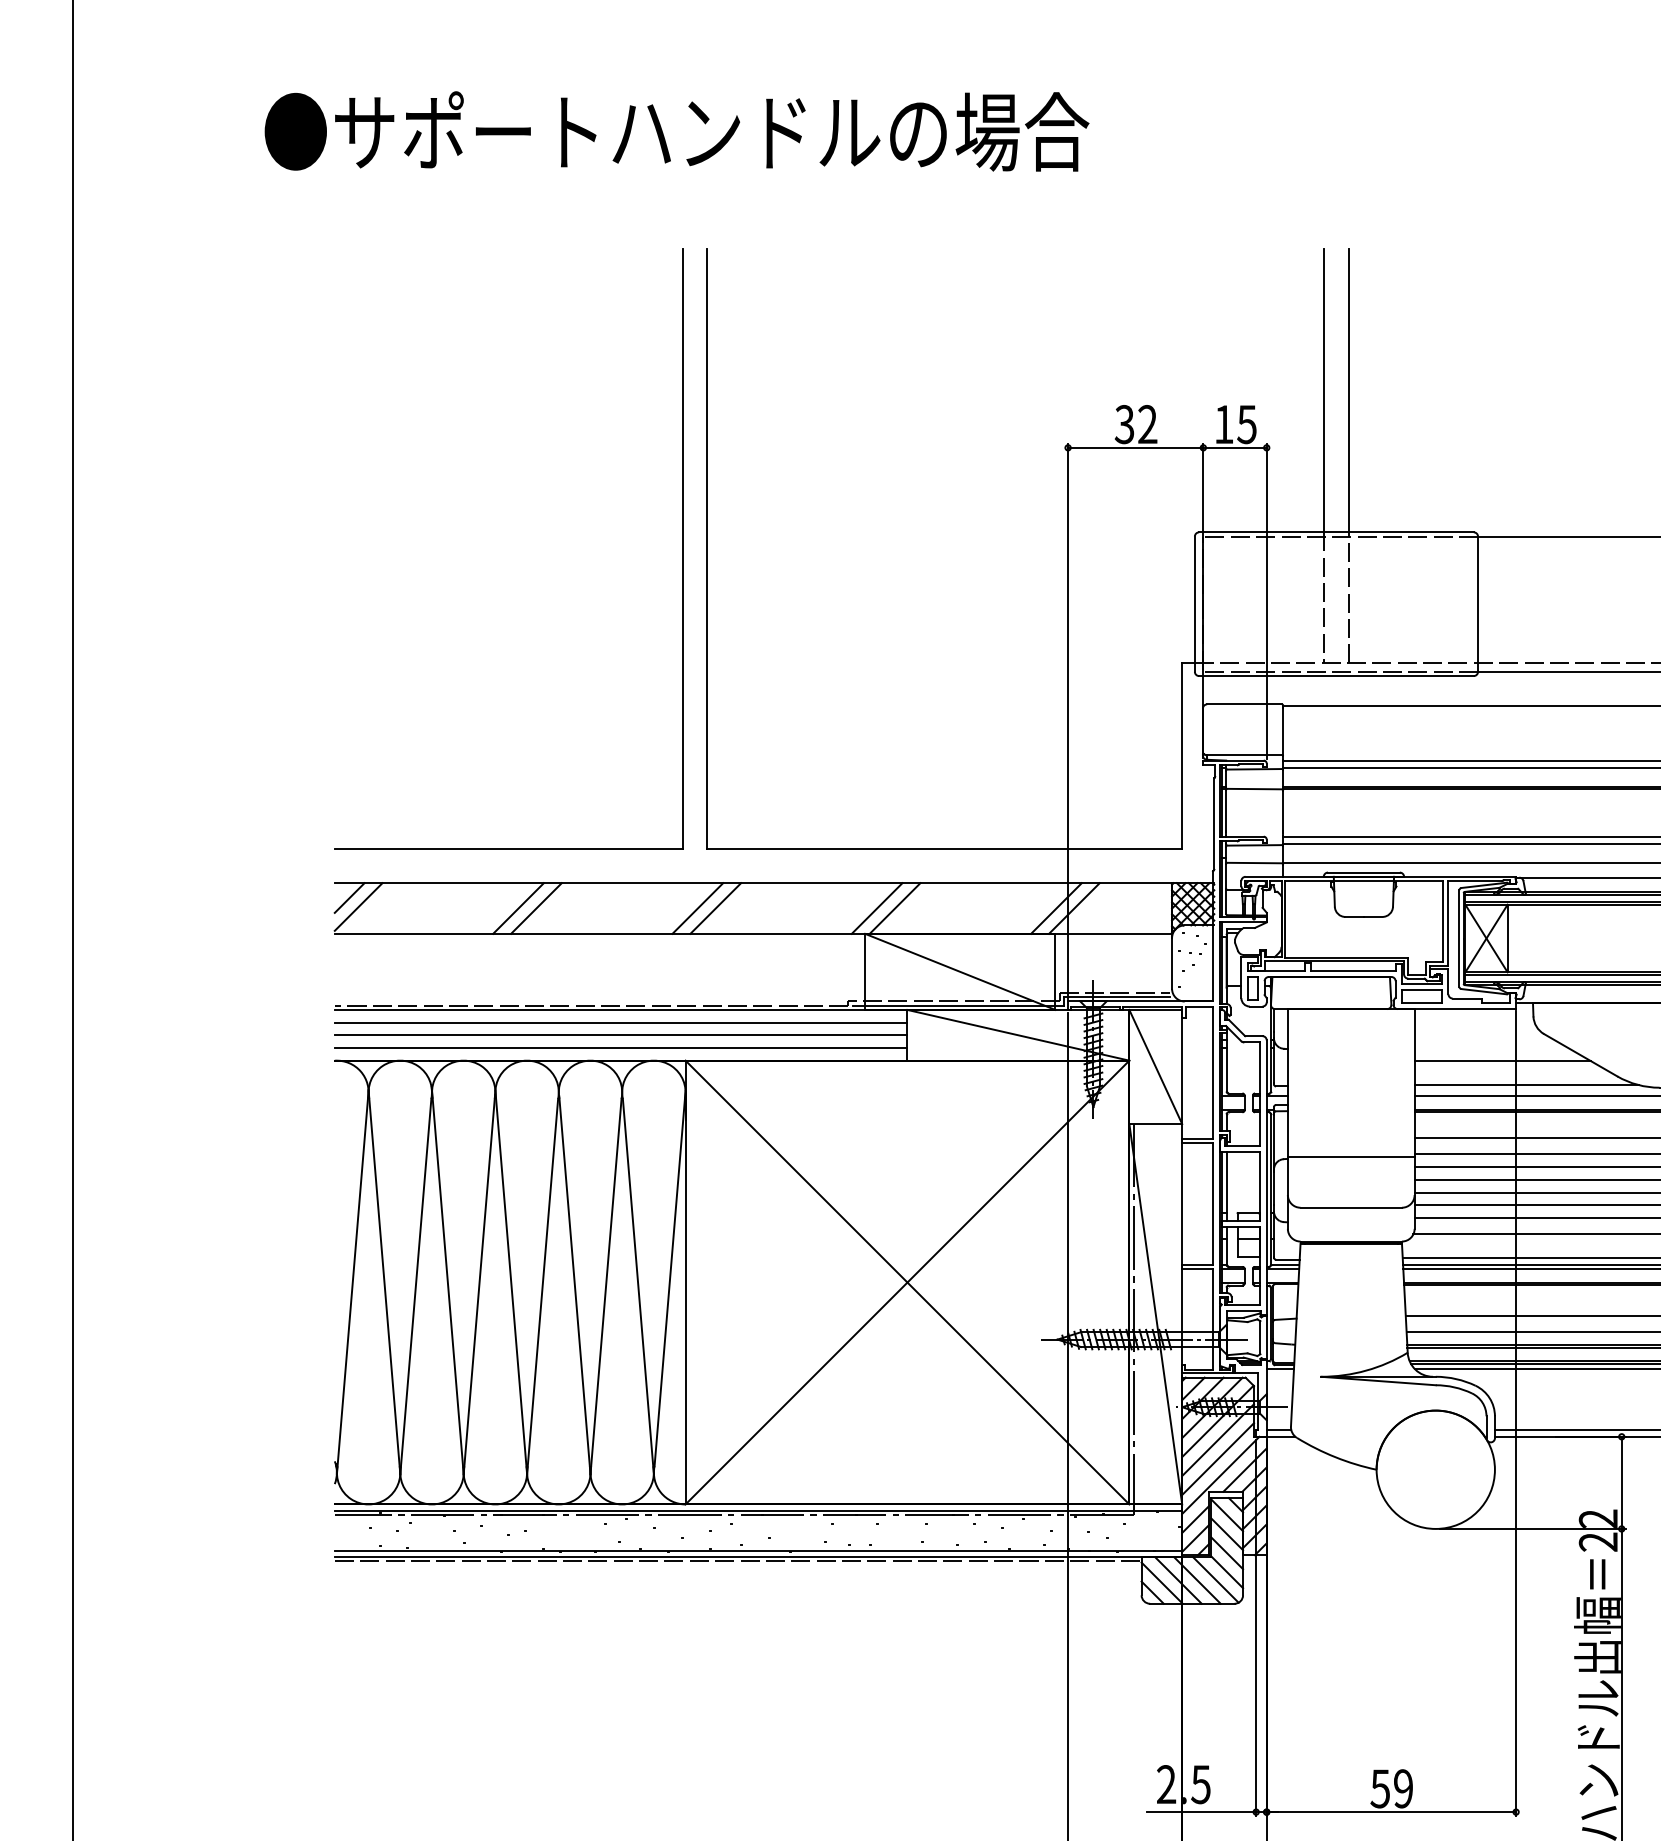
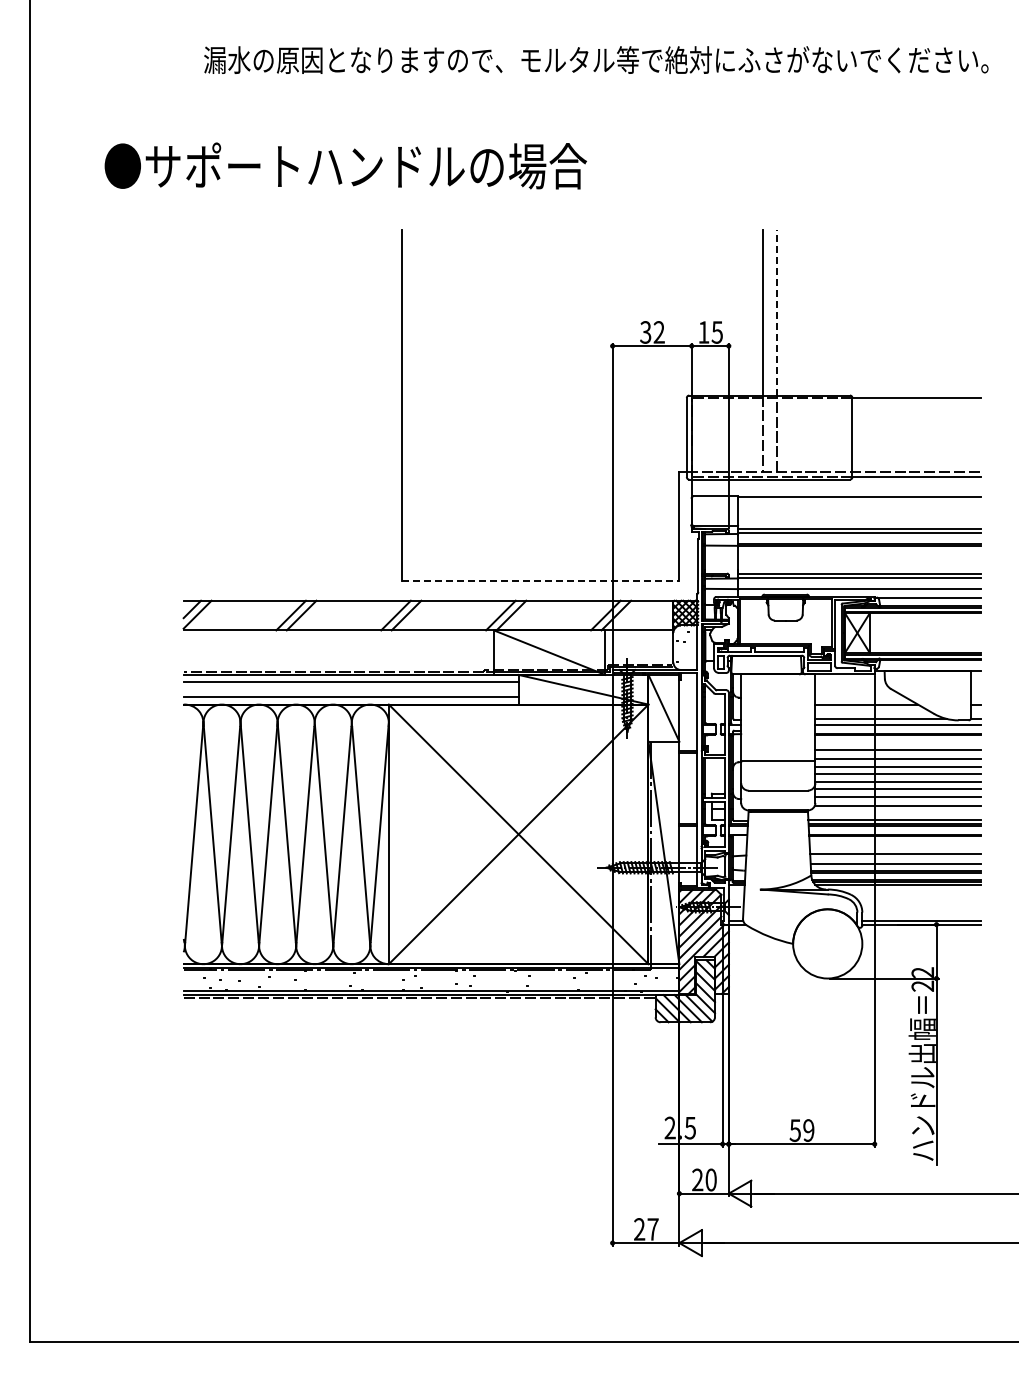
text: (676, 130) -> (345, 165), moved
line: (1348, 390) -> (776, 312), solid -> dashed
part: (683, 549) -> (387, 405), removed
line: (944, 848) -> (540, 580), solid -> dashed
line: (619, 1034) -> (350, 689), removed

